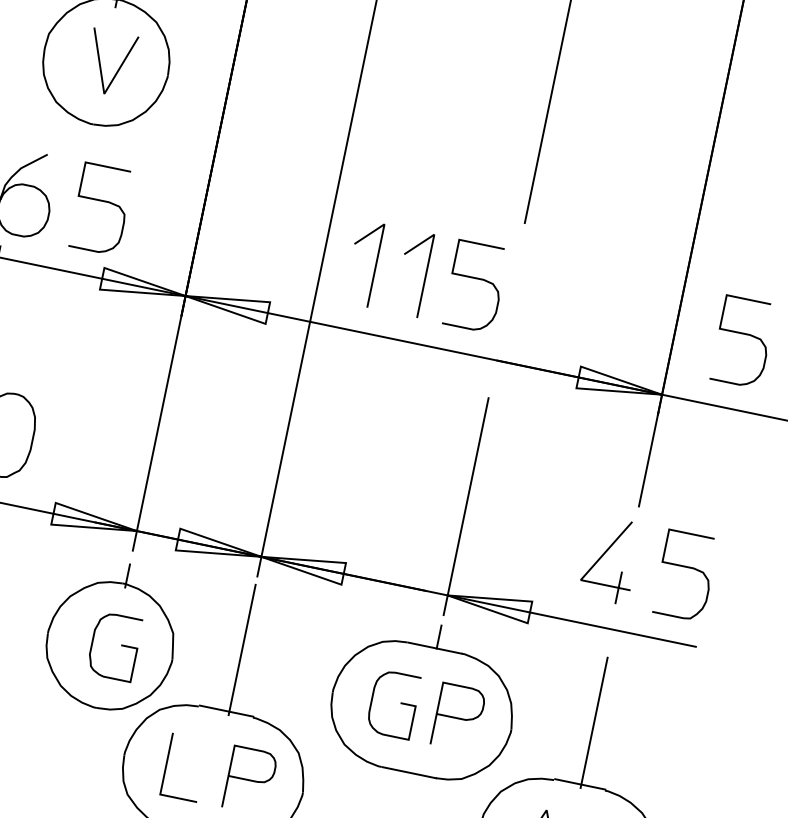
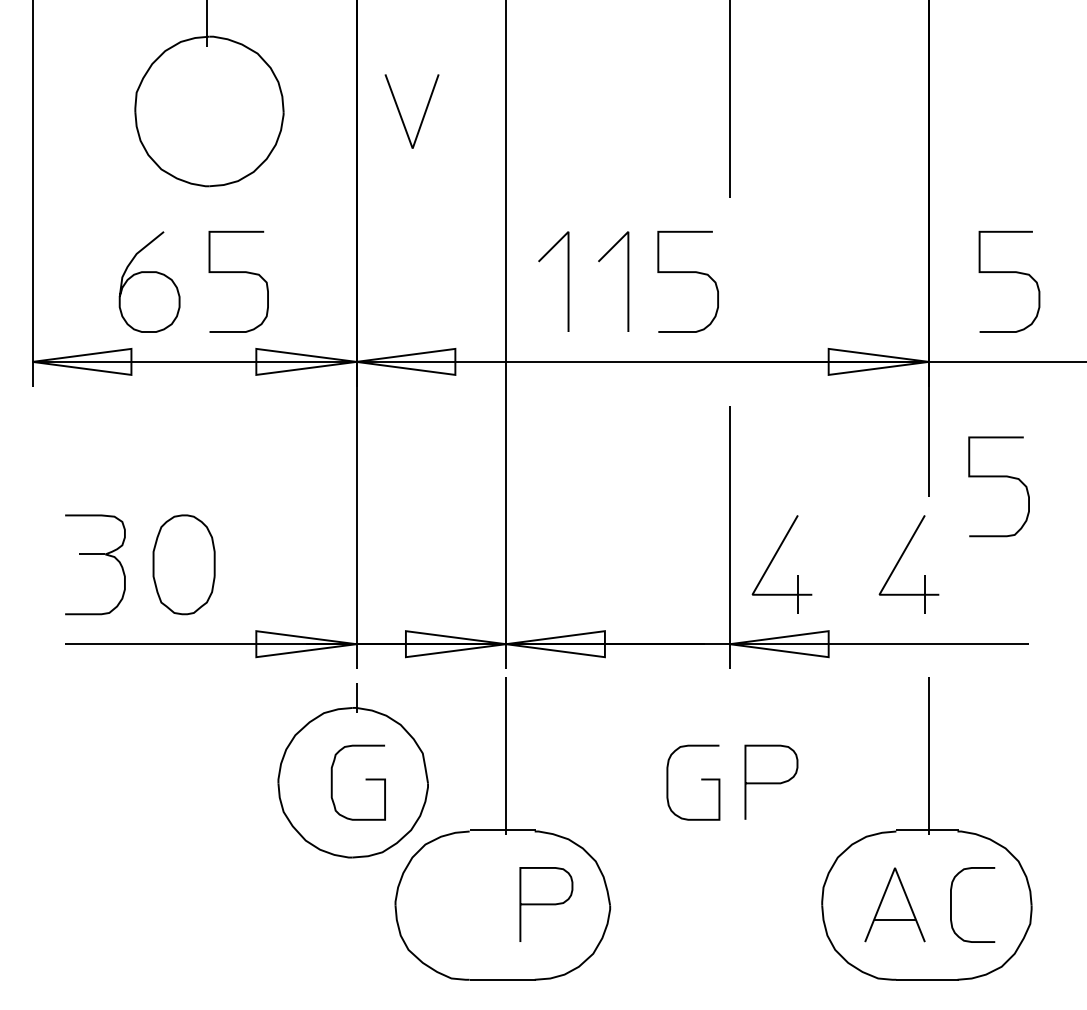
curve: (100, 63) -> (401, 114), moved
part: (498, 533) -> (773, 560), added
curve: (686, 567) -> (998, 477), moved
part: (424, 698) -> (727, 768), removed
curve: (166, 764) -> (446, 905), removed

